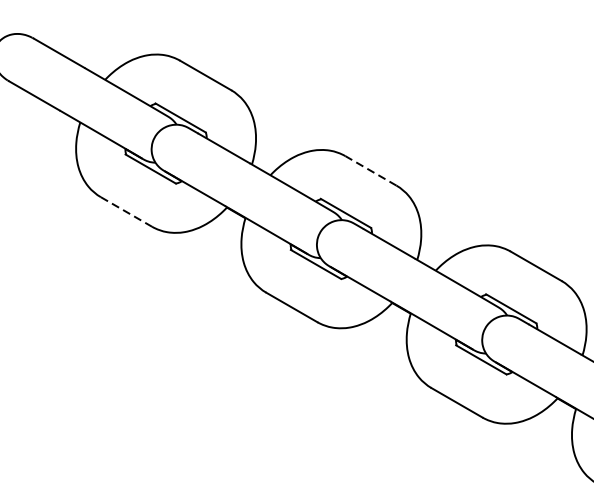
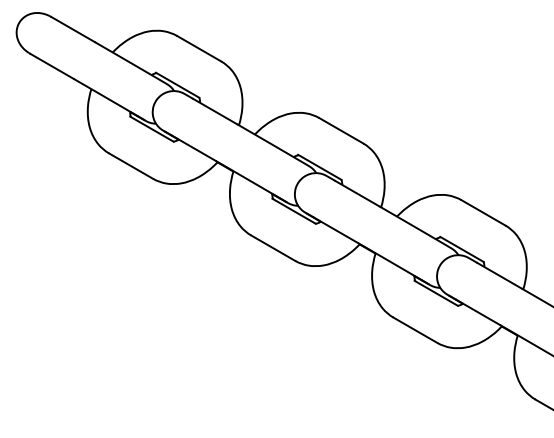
line: (369, 170) -> (340, 130), dashed -> solid
line: (126, 212) -> (131, 166), dashed -> solid

